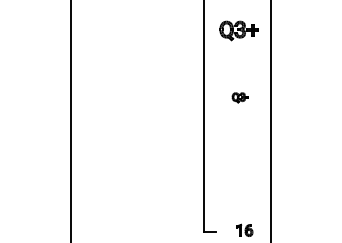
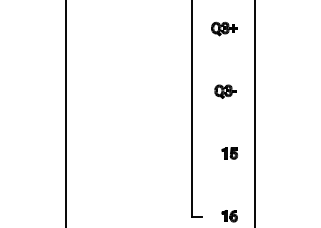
part: (239, 30) -> (224, 28), size x0.71
part: (240, 97) -> (225, 91), size x1.43
part: (244, 163) -> (229, 153), added

